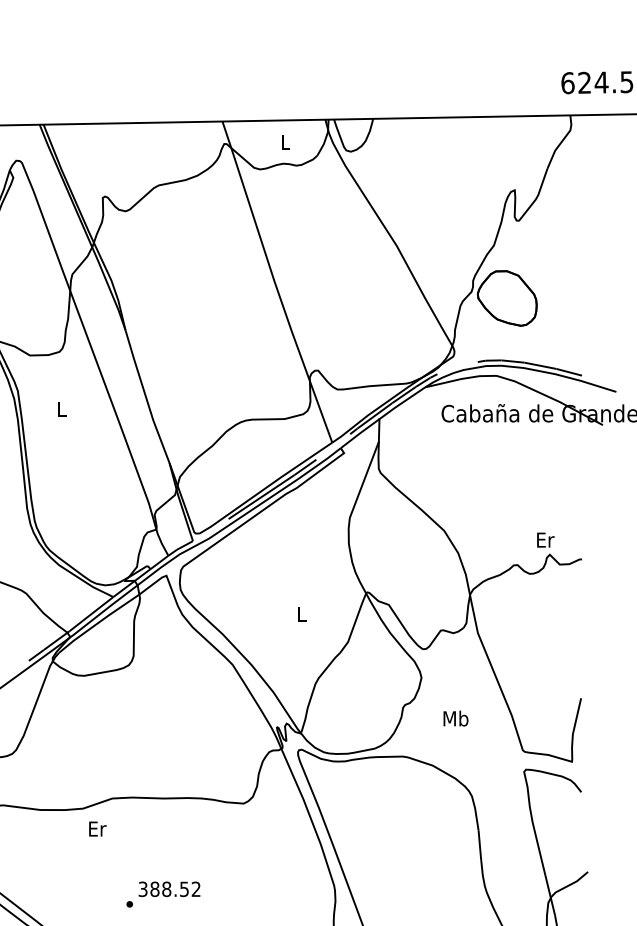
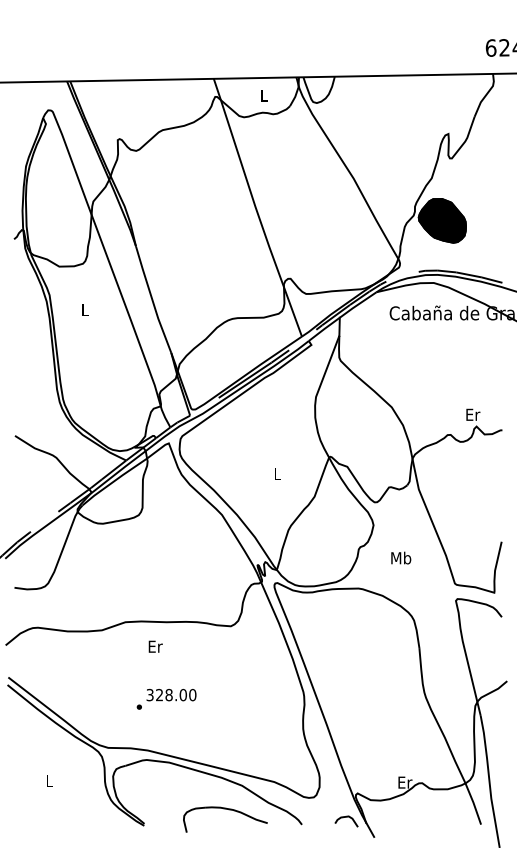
fill: (507, 298) -> (442, 220), added
text: (97, 828) -> (155, 646), moved
text: (175, 888) -> (176, 694), 388.52 -> 328.00

